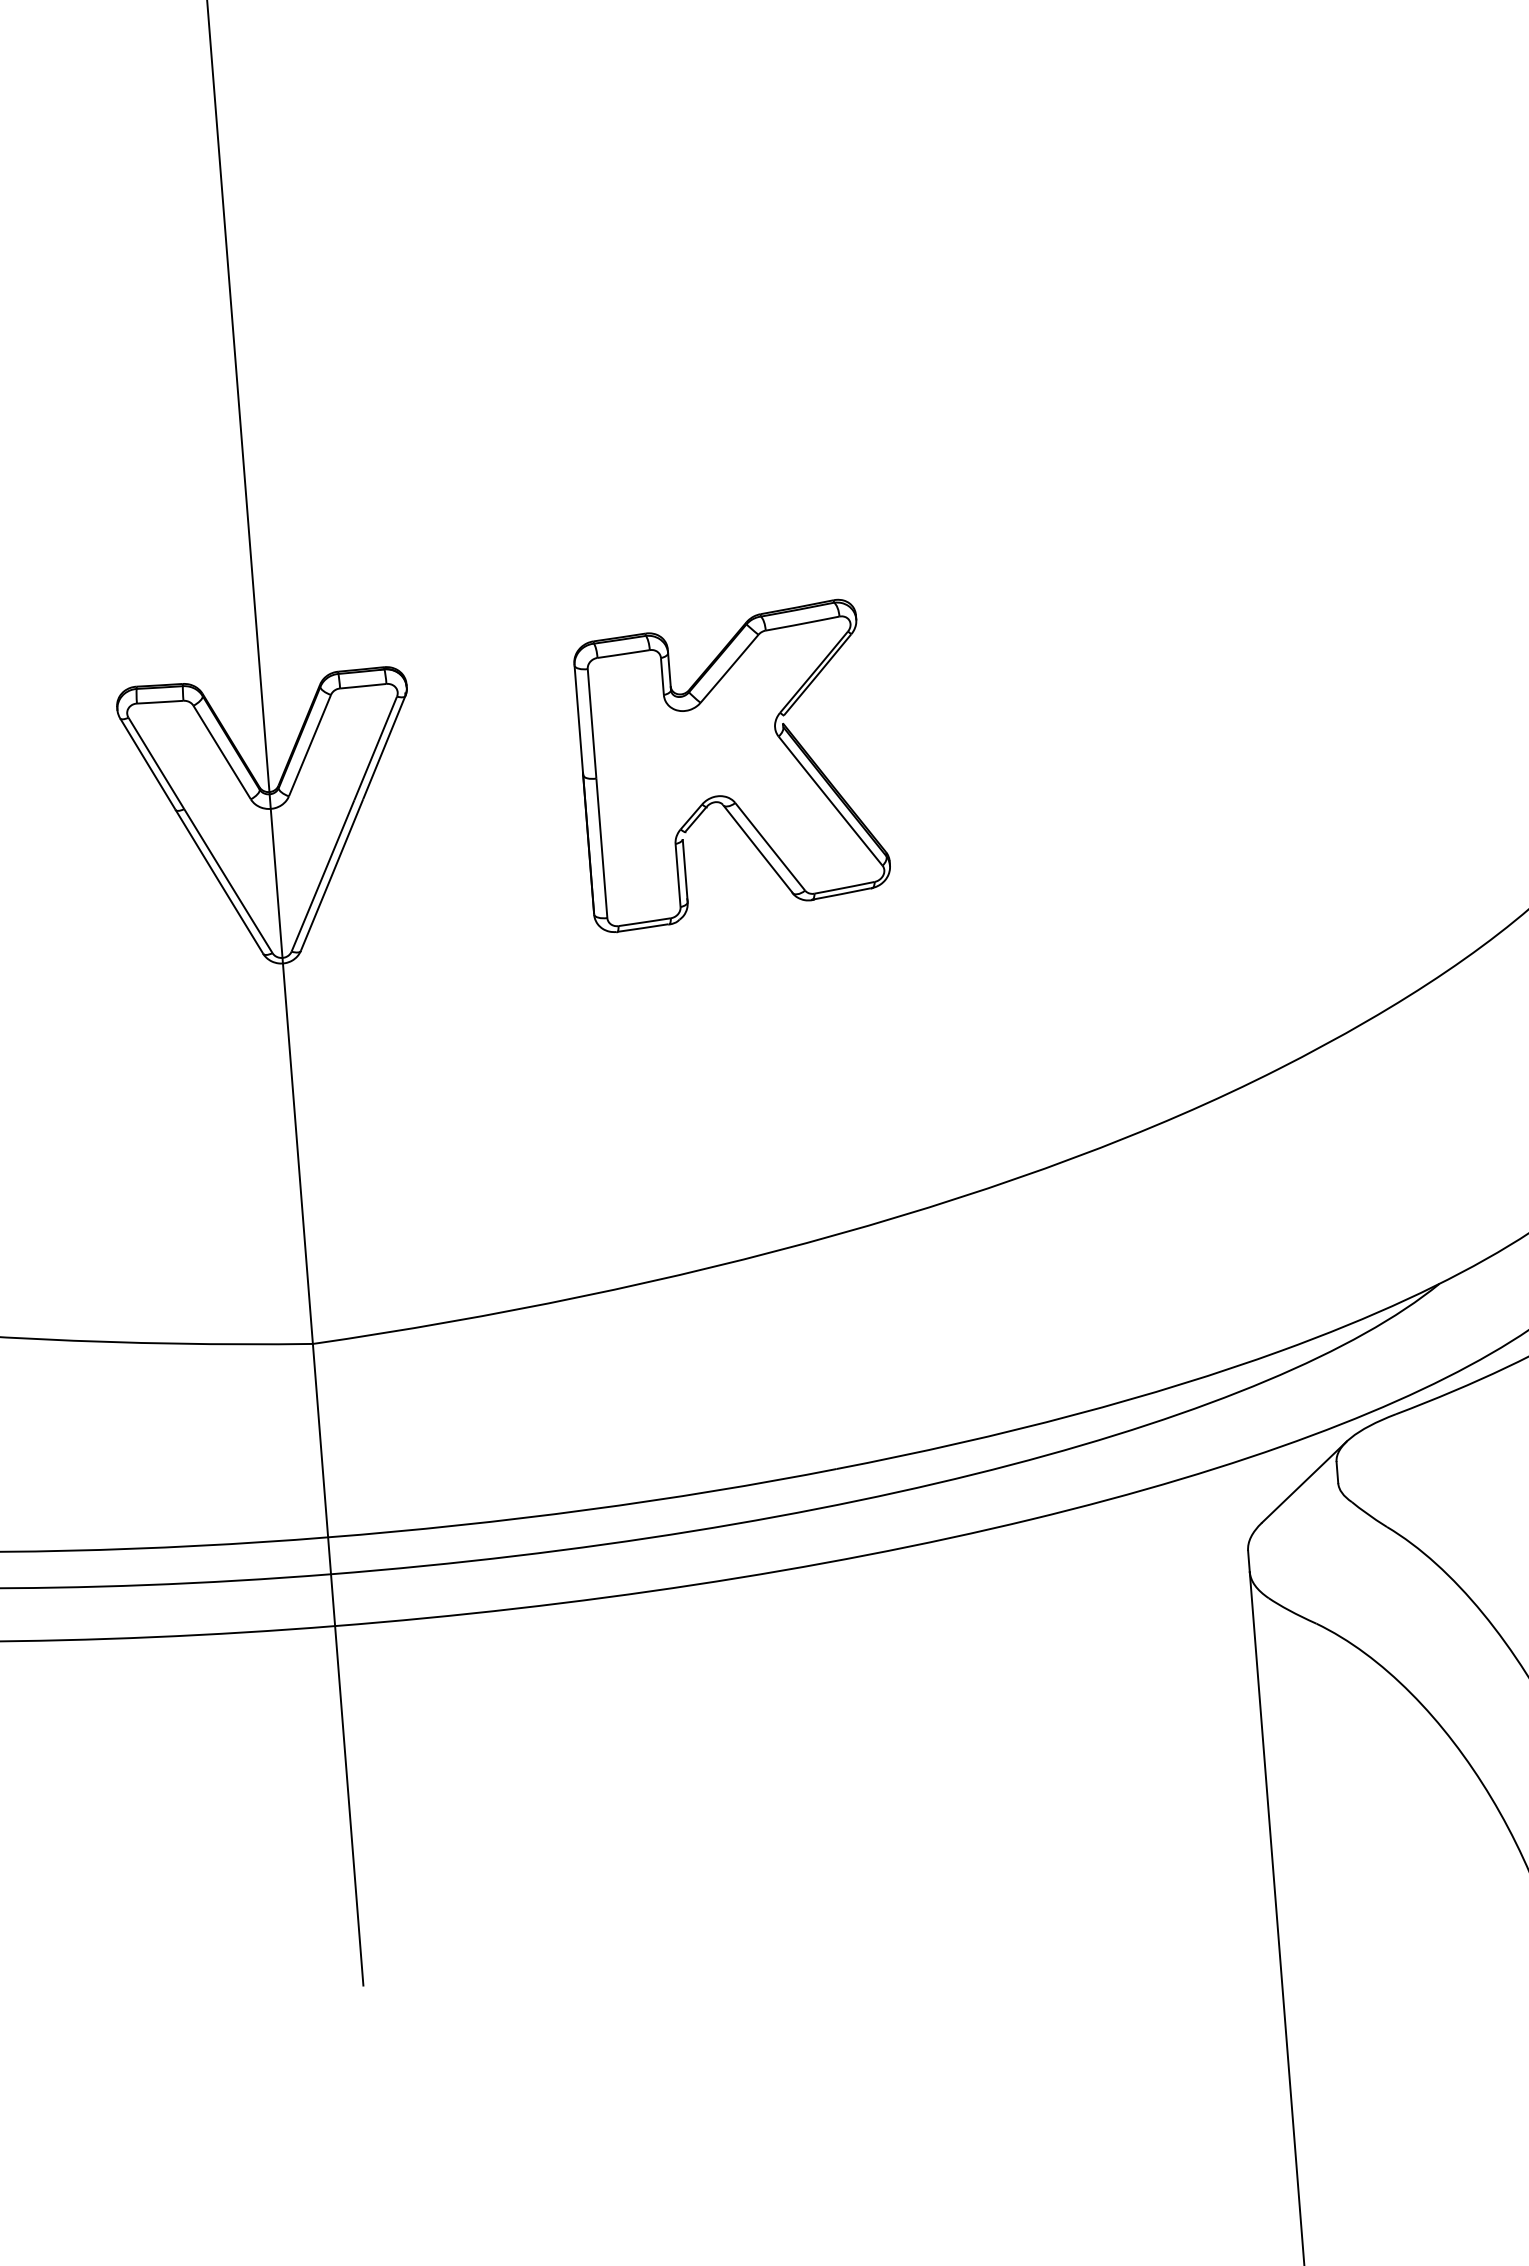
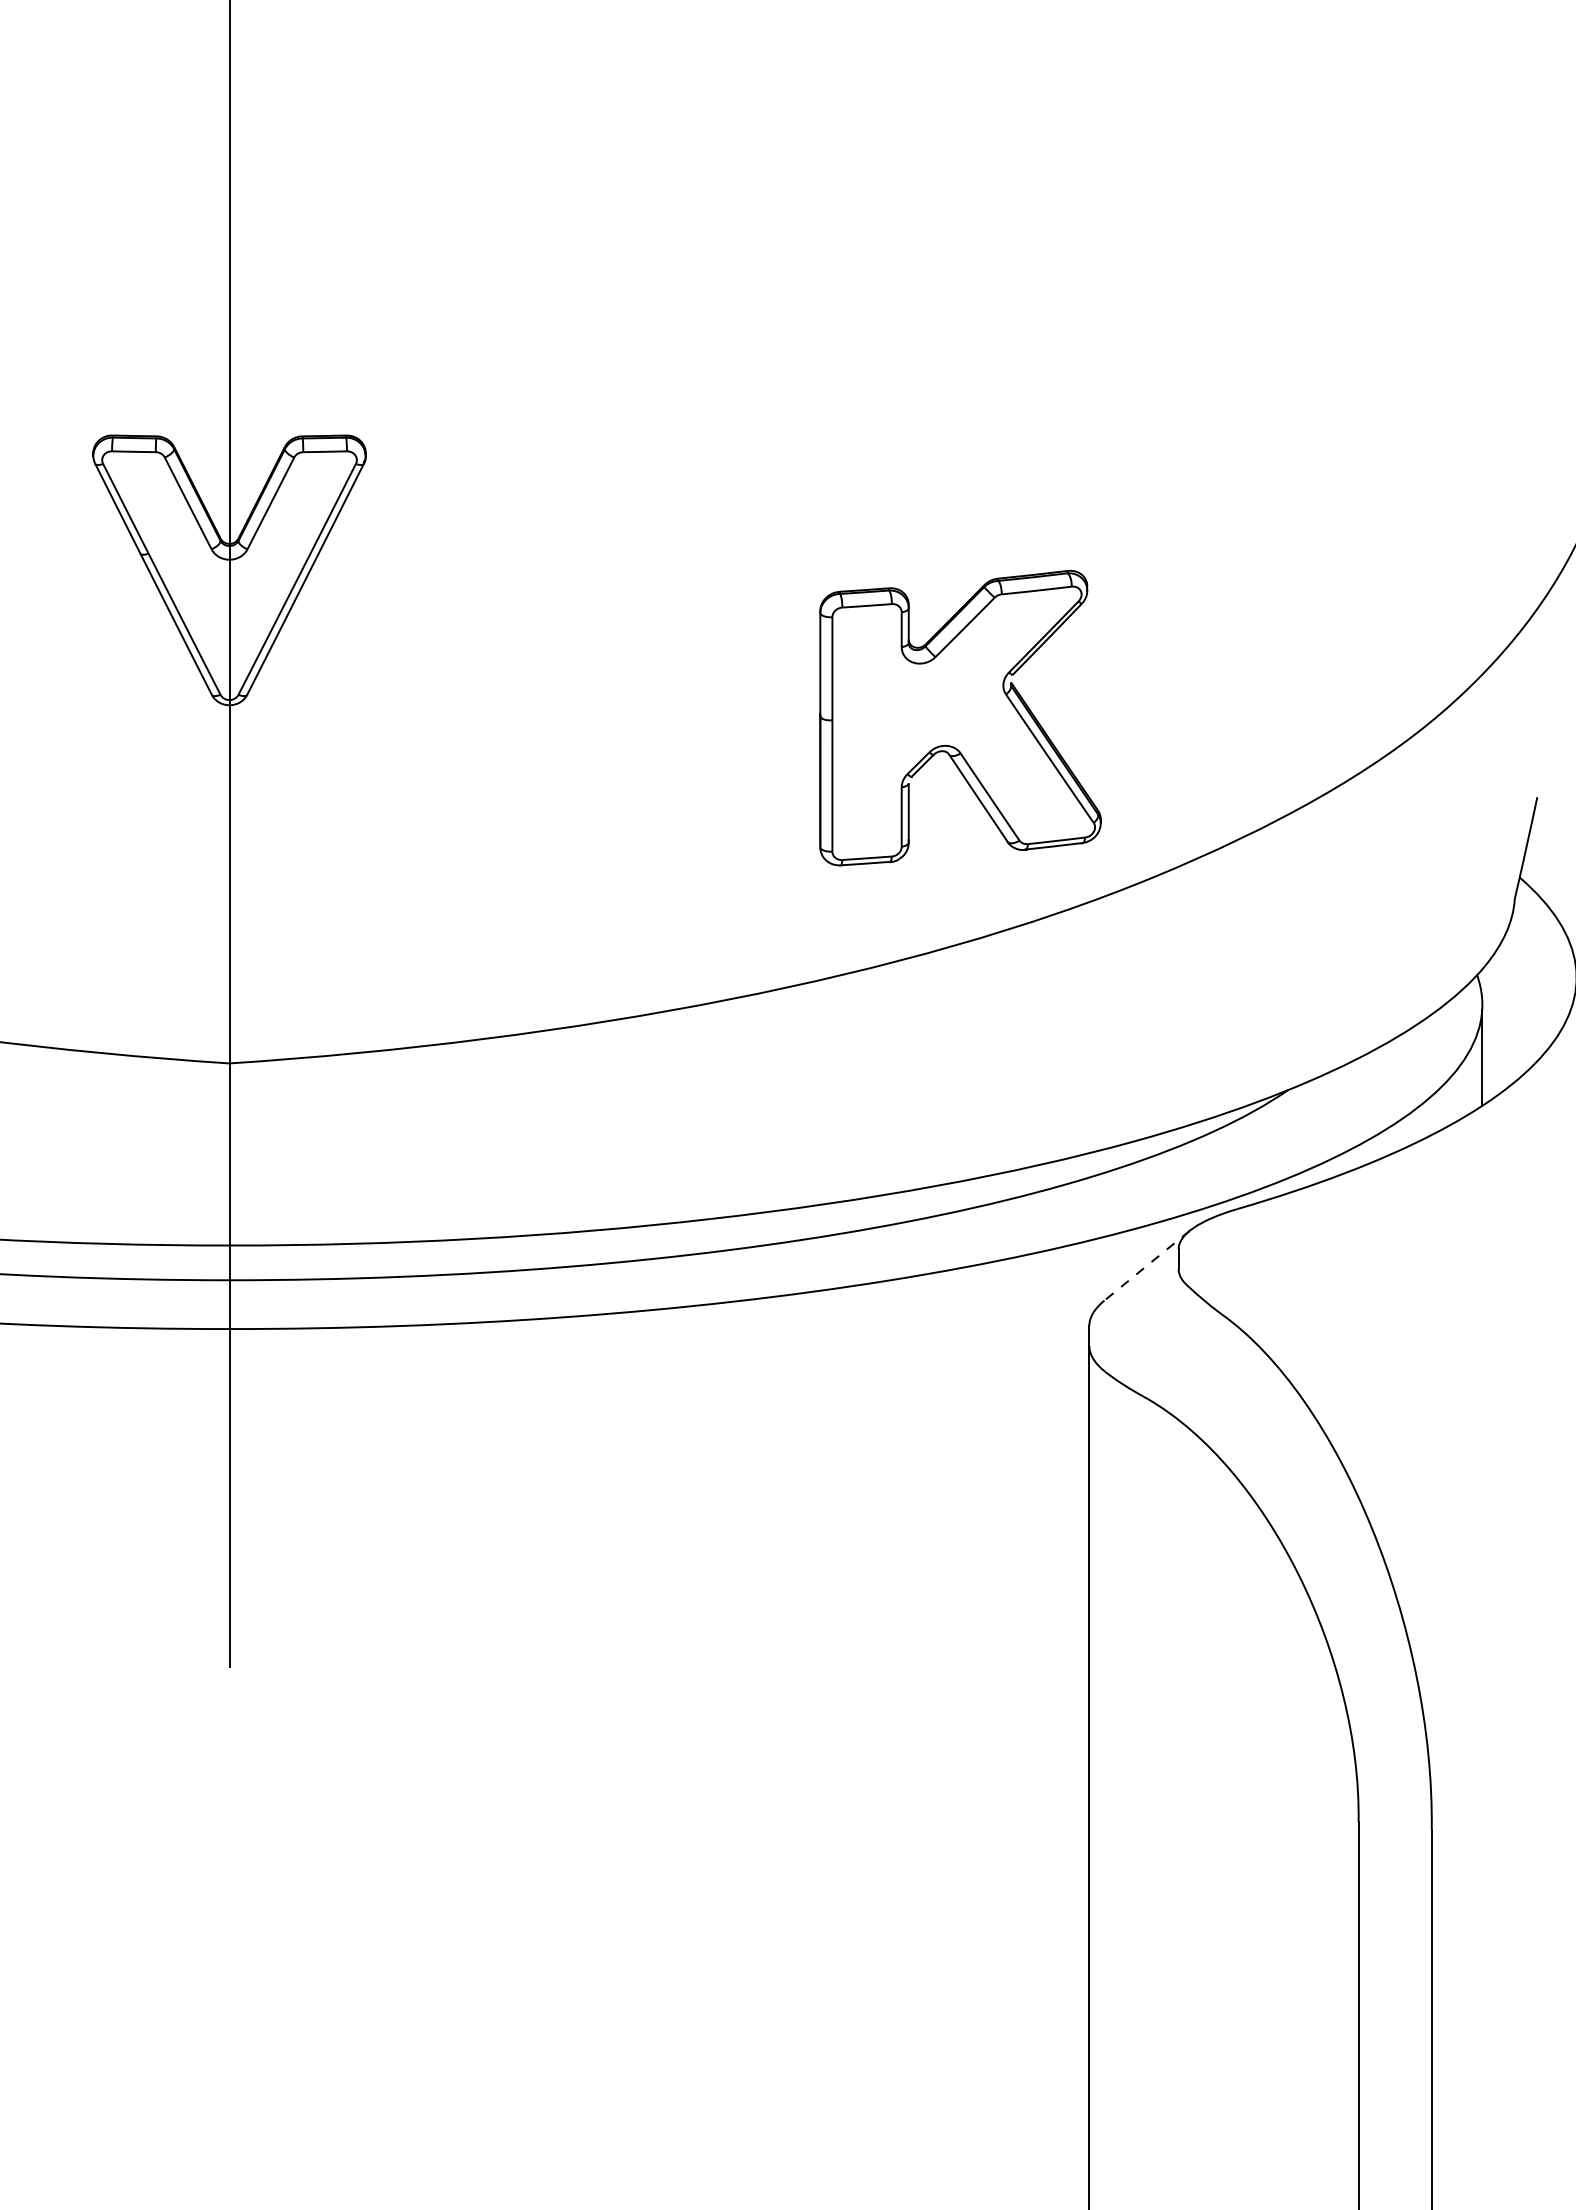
part: (732, 764) -> (960, 717), moved
line: (1303, 1482) -> (1146, 1266), solid -> dashed

